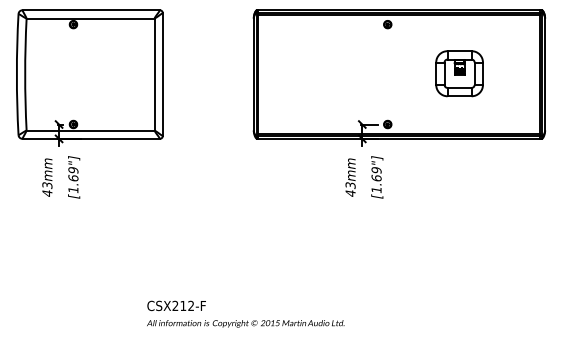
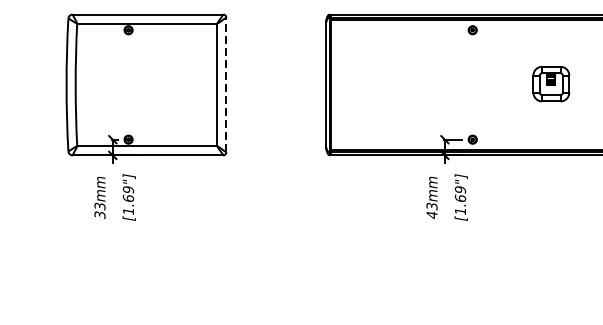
part: (459, 73) -> (551, 83), size x0.7
line: (162, 74) -> (226, 84), solid -> dashed
text: (47, 193) -> (100, 215), 43mm -> 33mm

